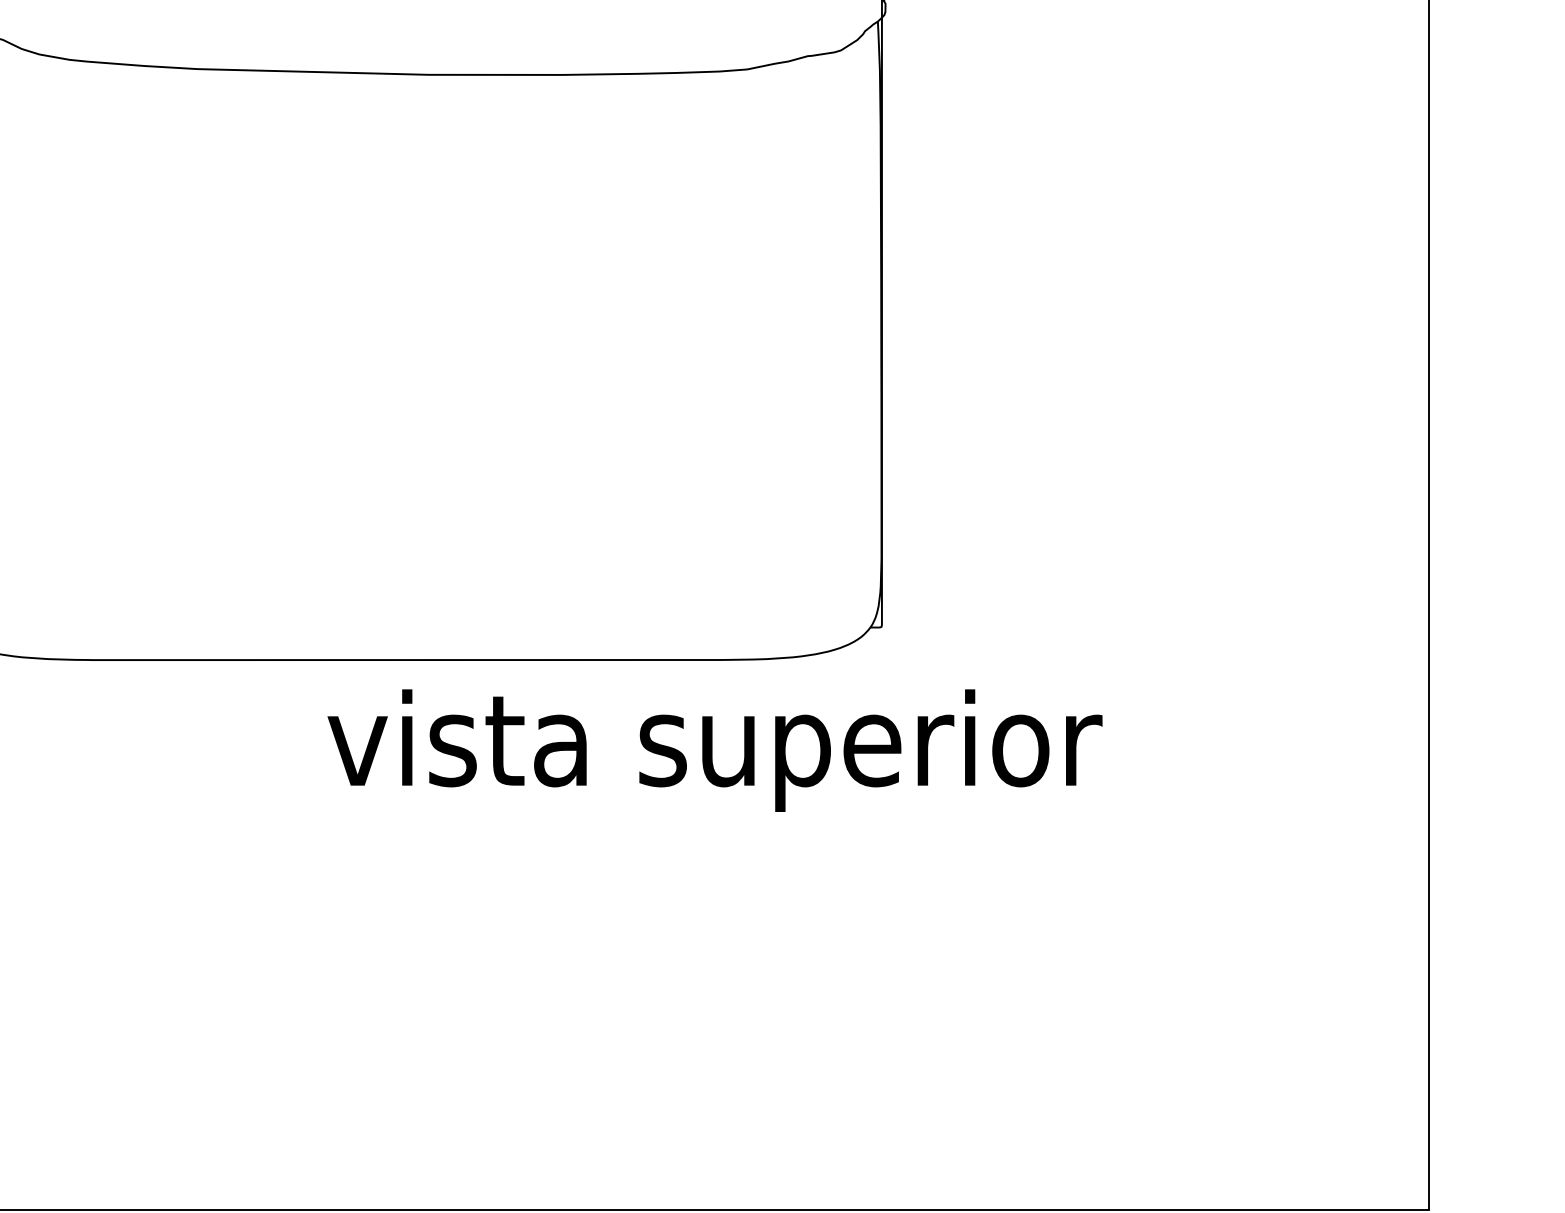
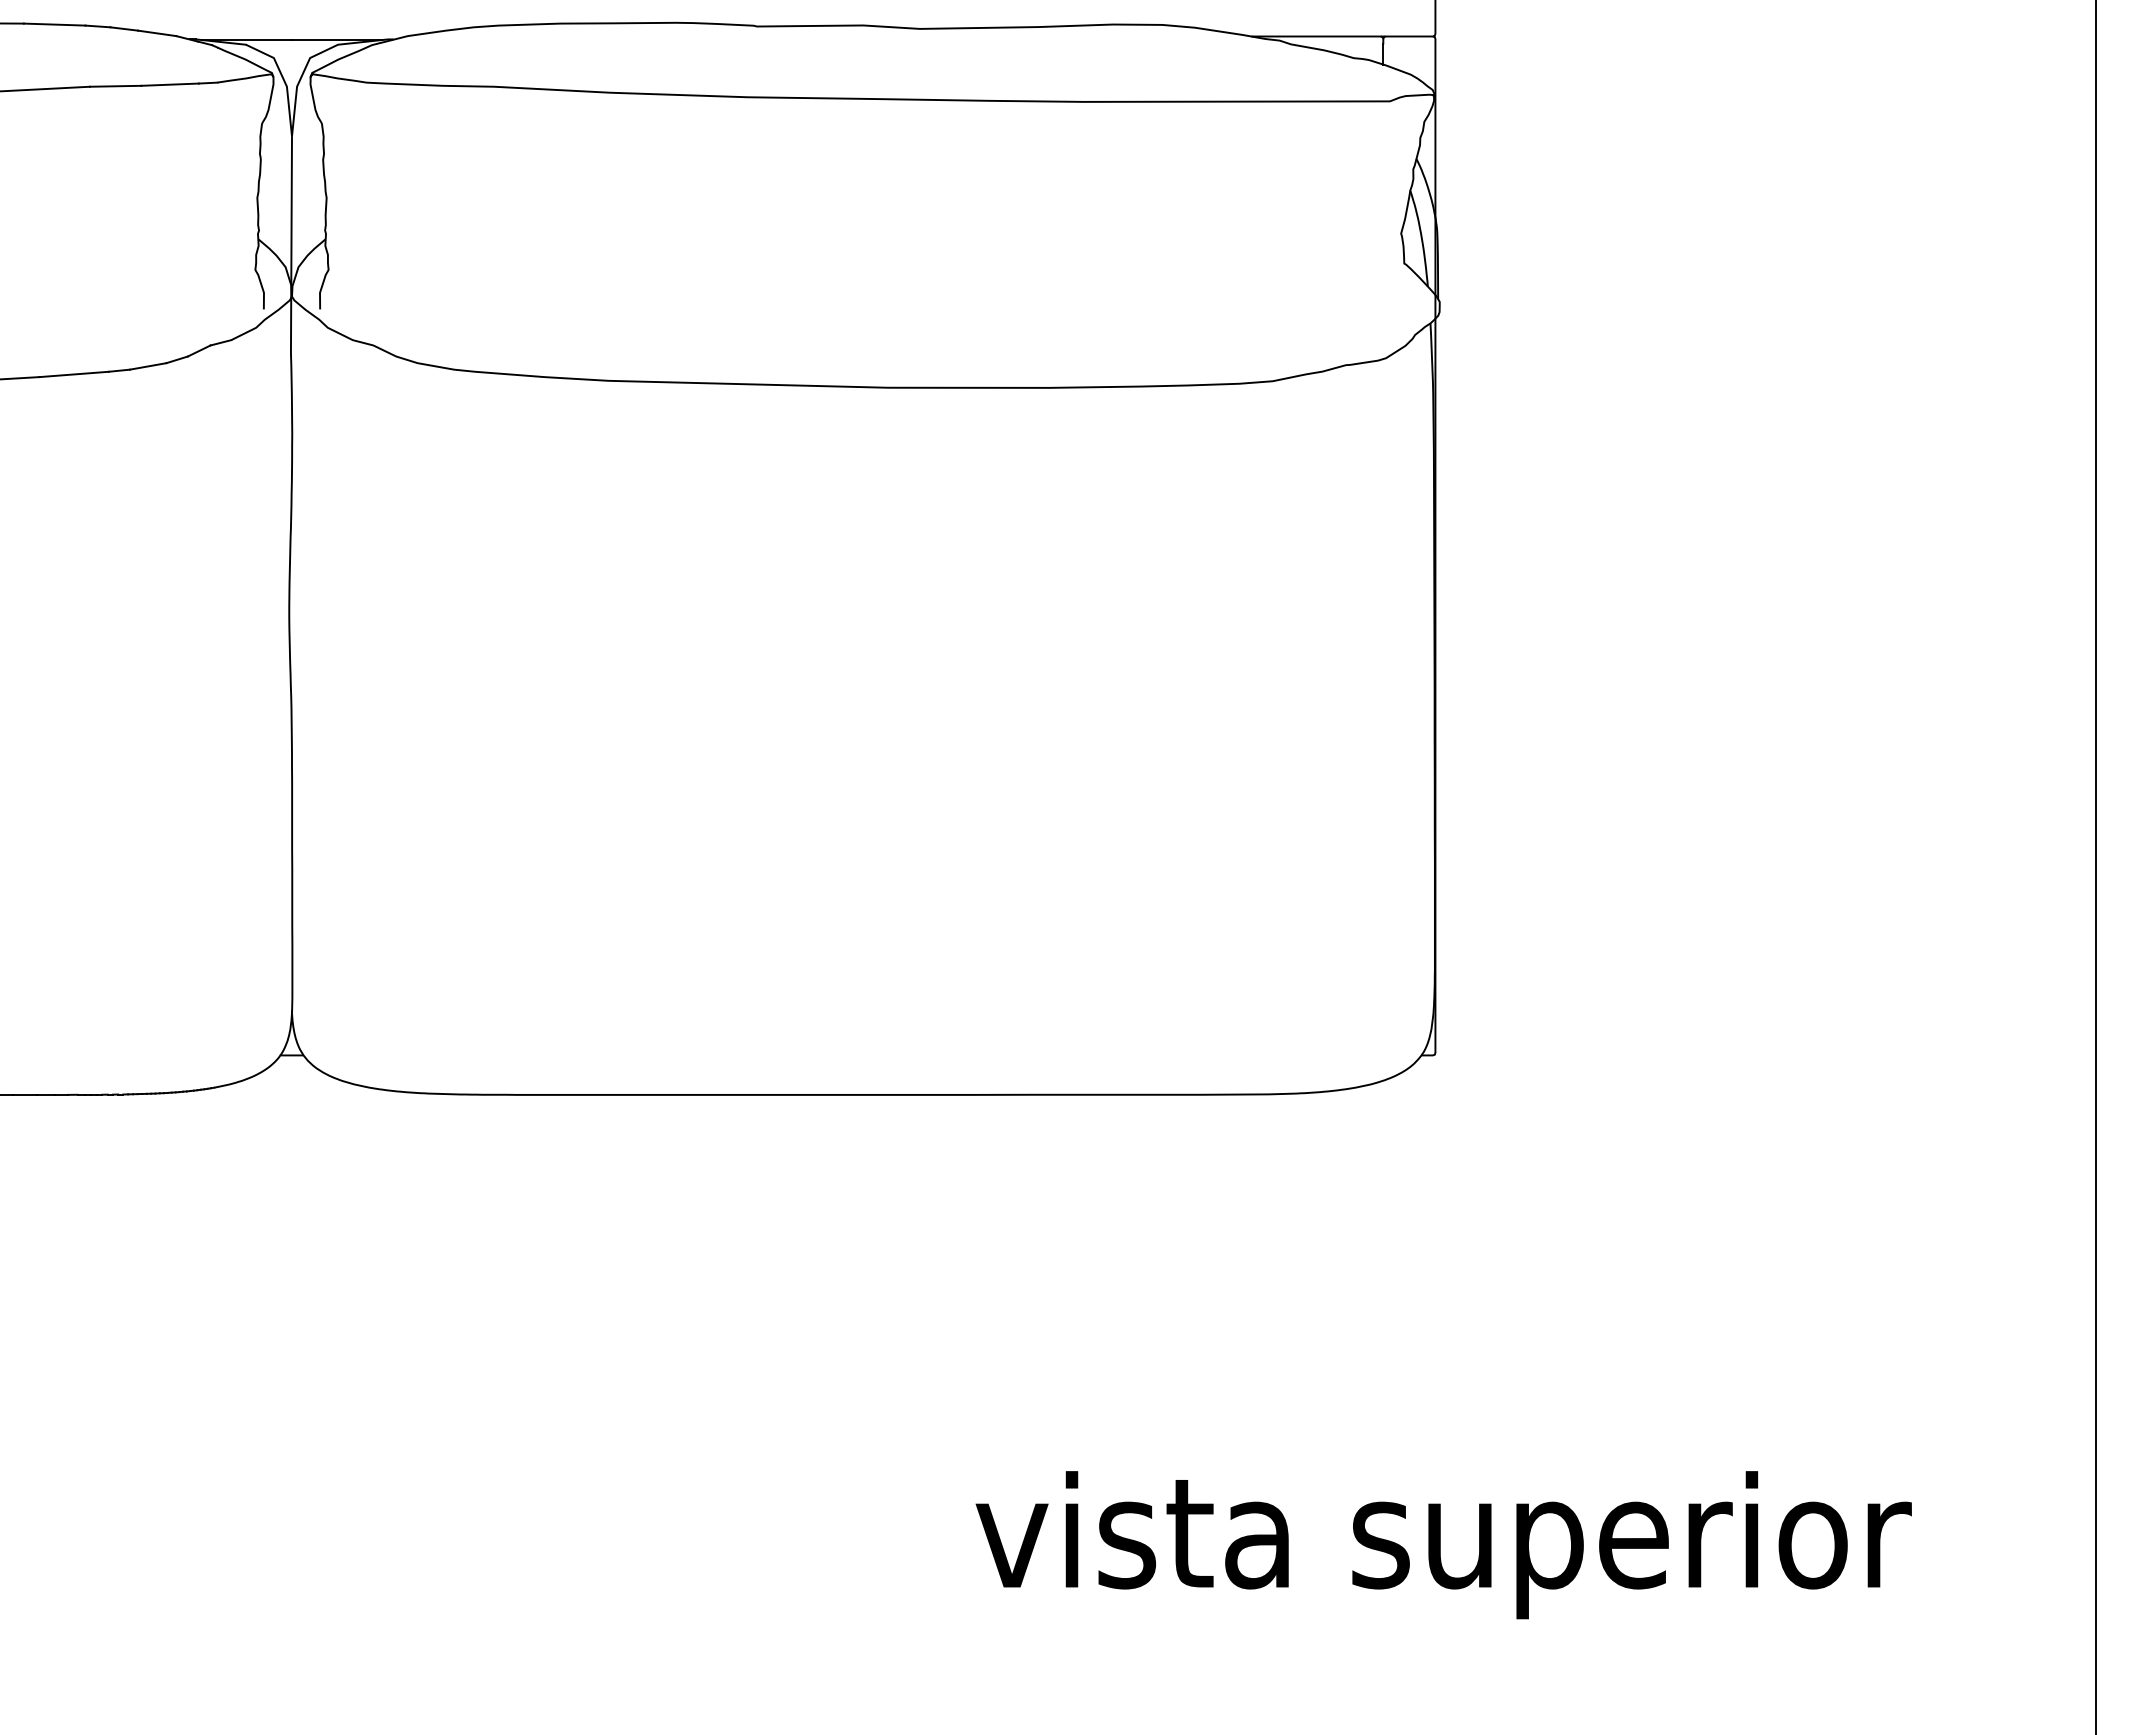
text: (714, 750) -> (1443, 1545), moved

